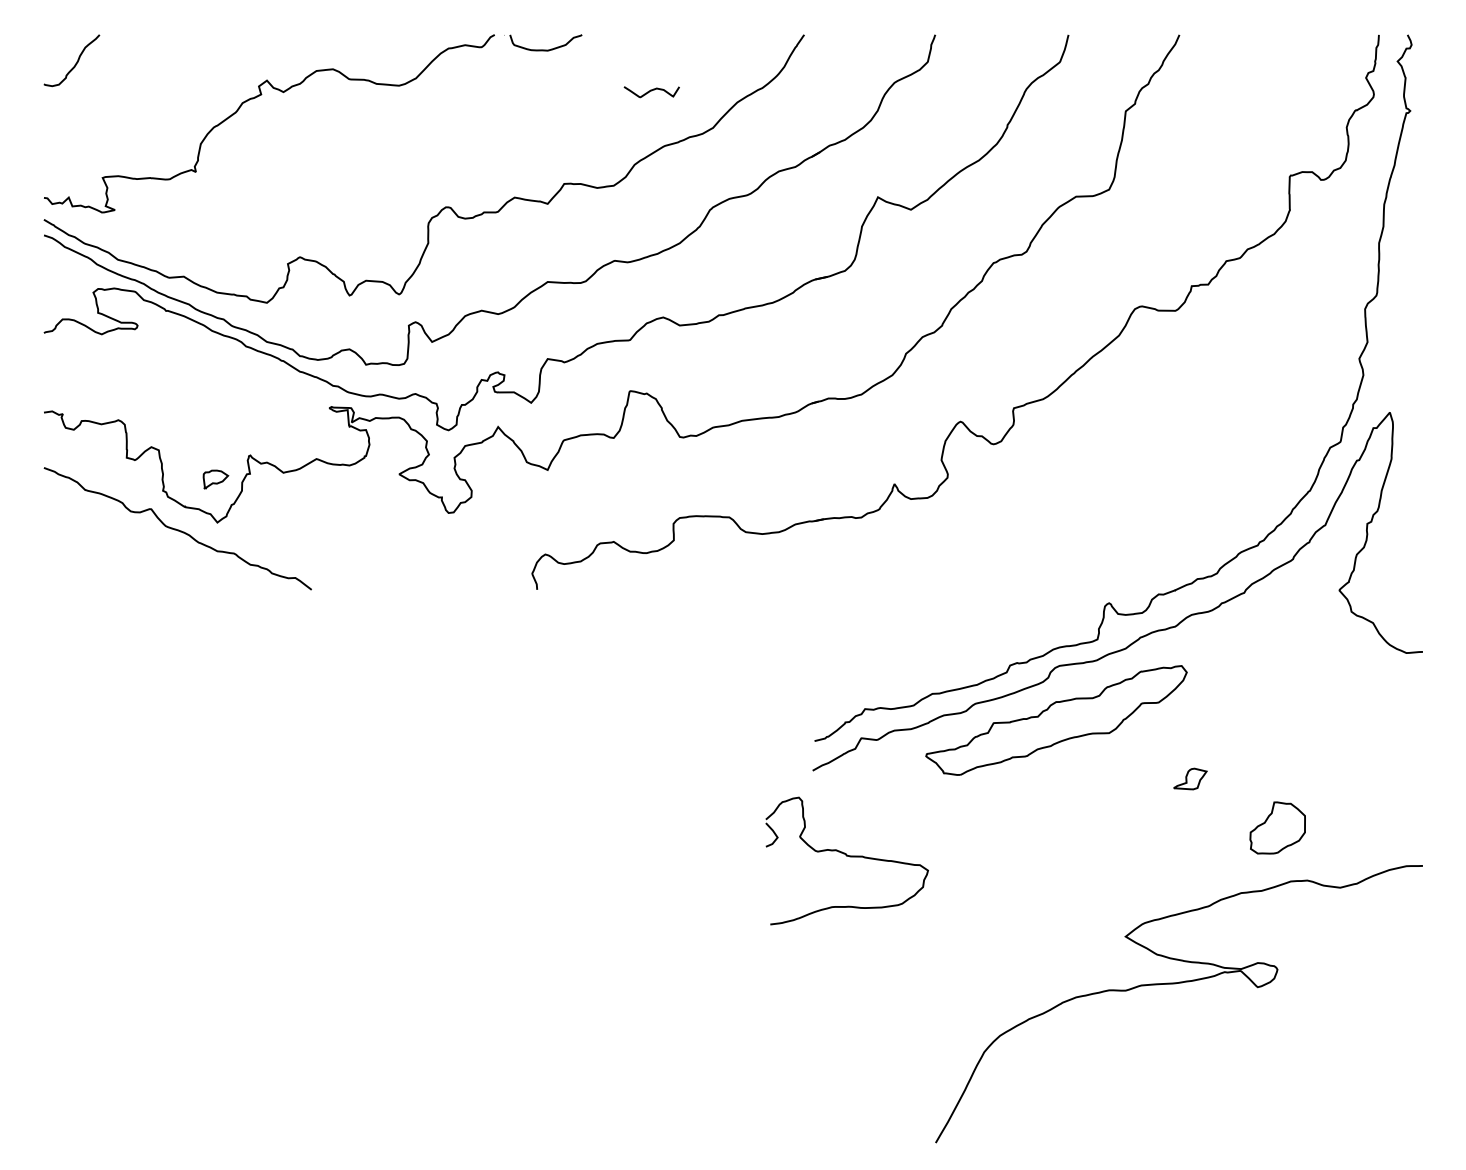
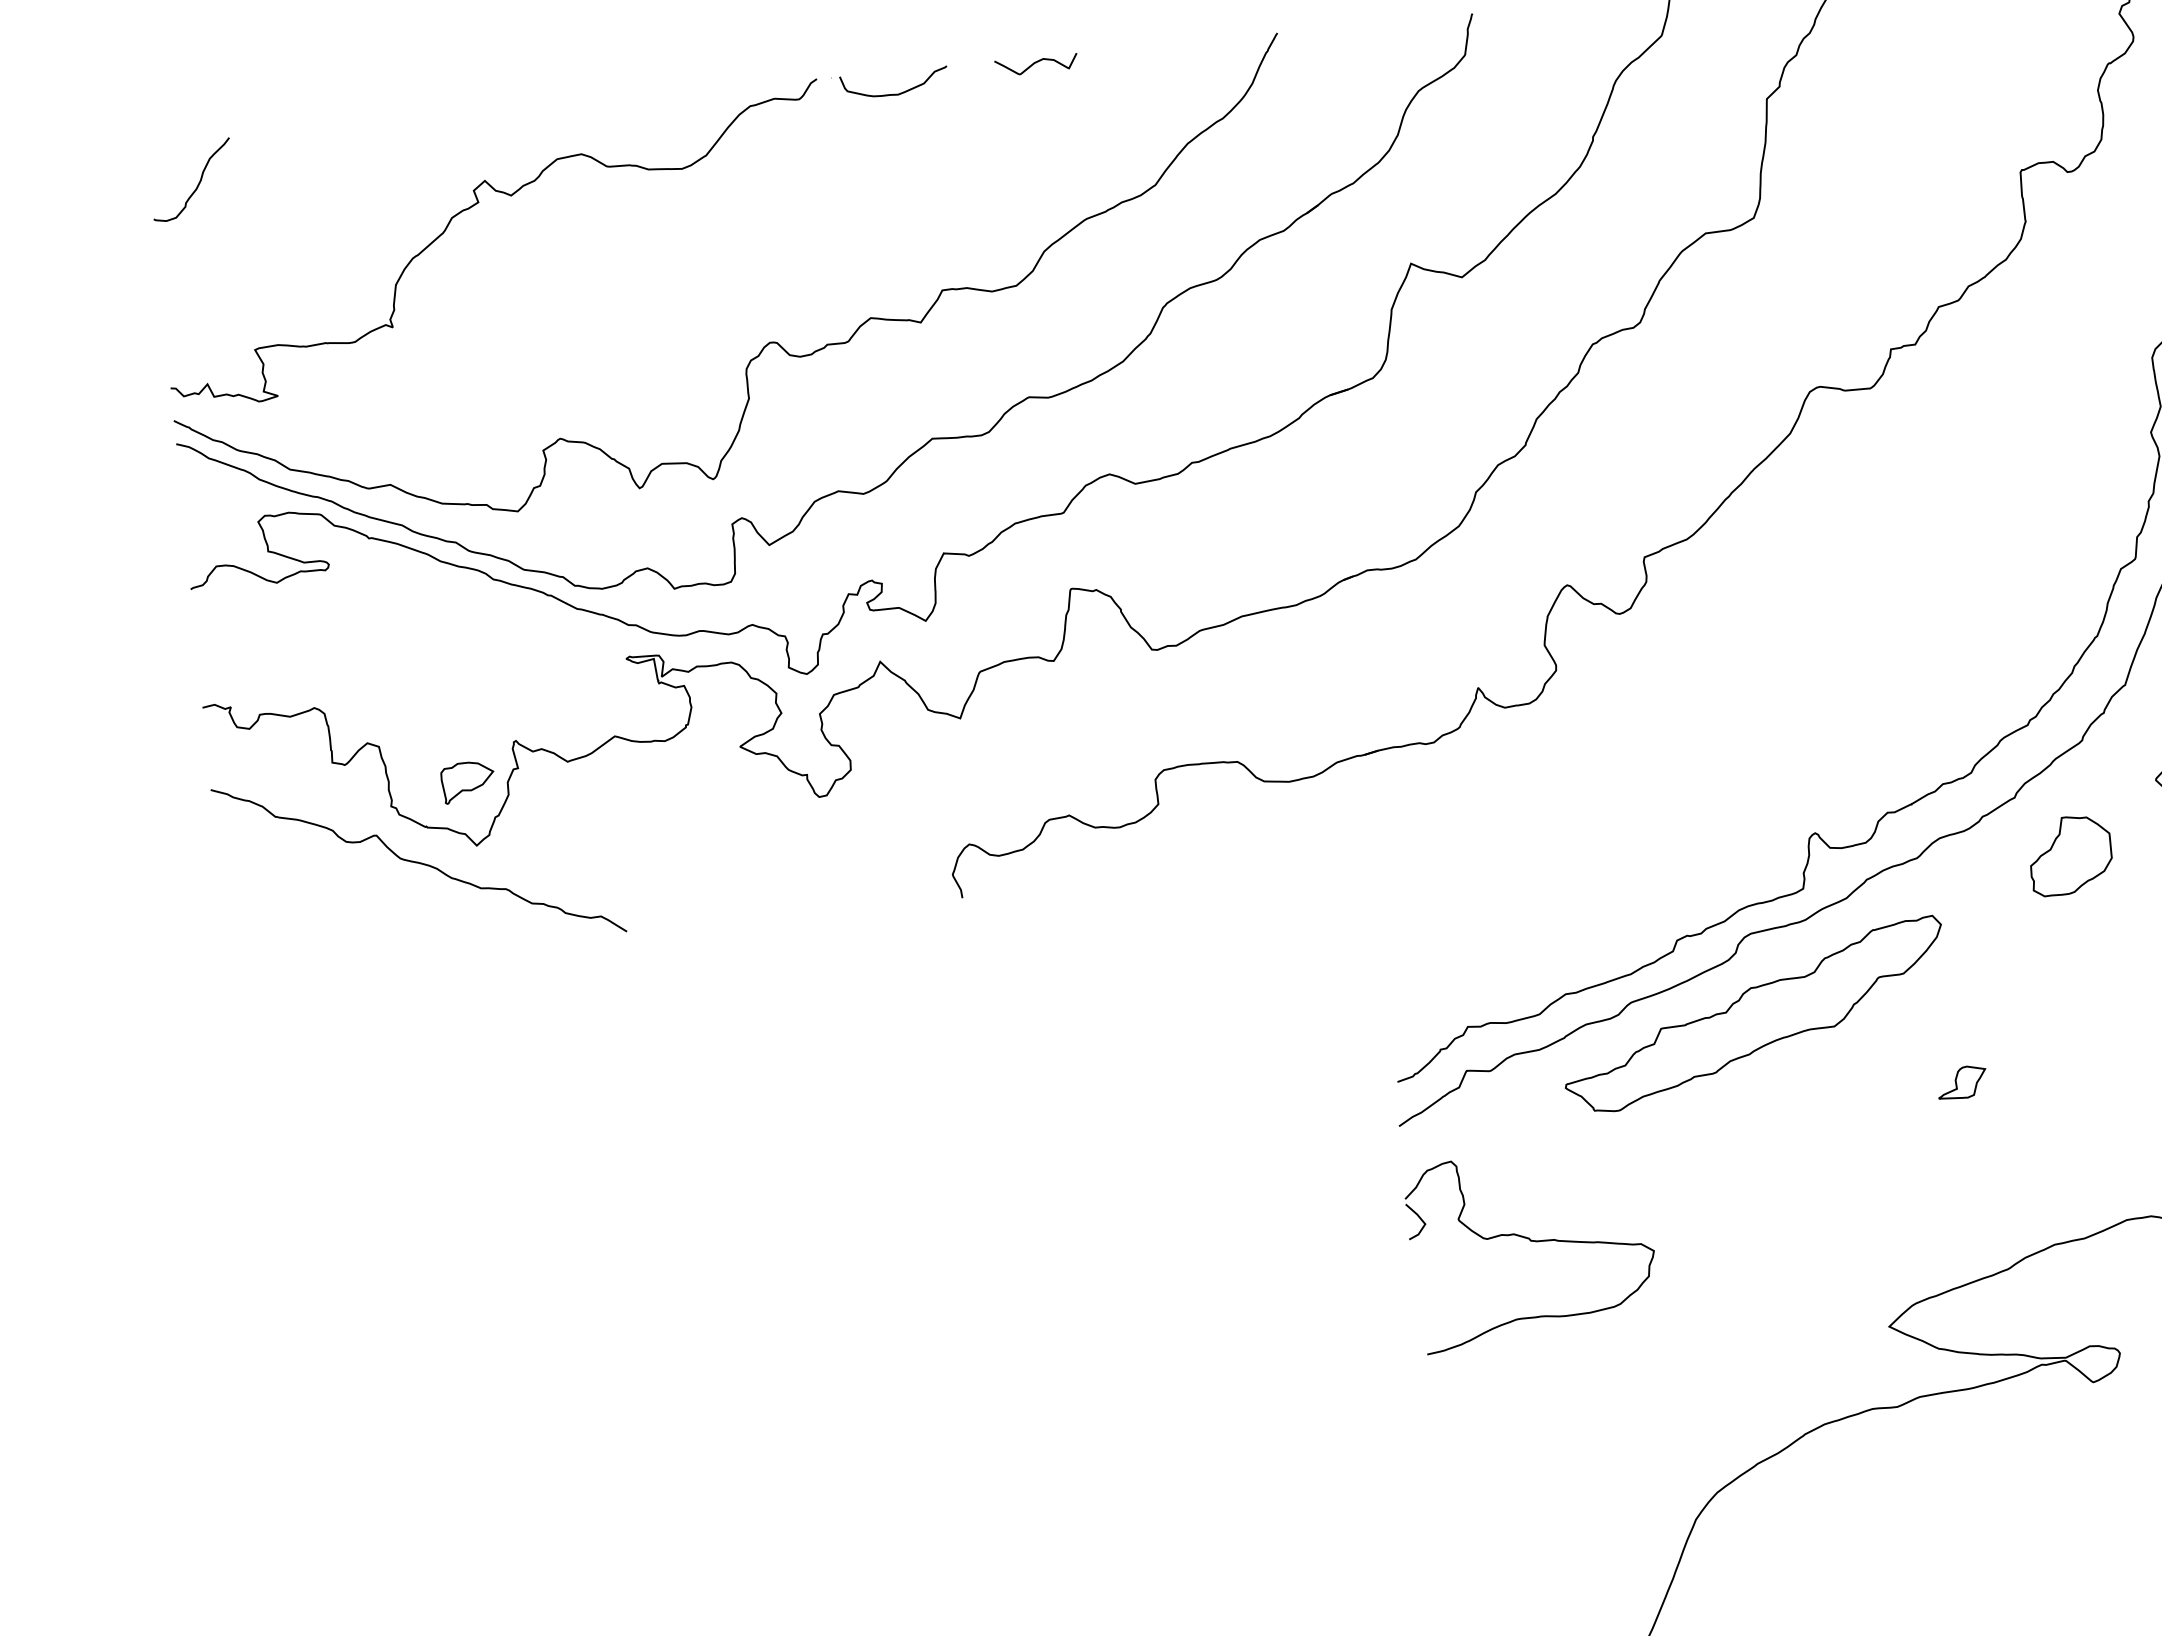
curve: (651, 91) -> (1035, 64), moved
part: (215, 479) -> (467, 781), size x1.43
part: (1277, 827) -> (2070, 854), moved
part: (846, 860) -> (1531, 1248), moved

